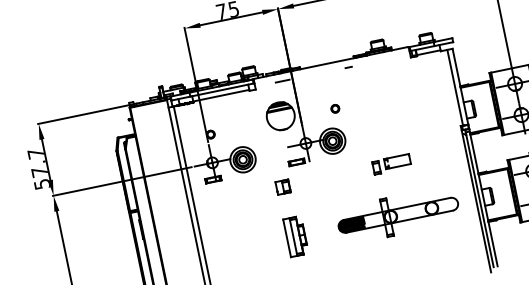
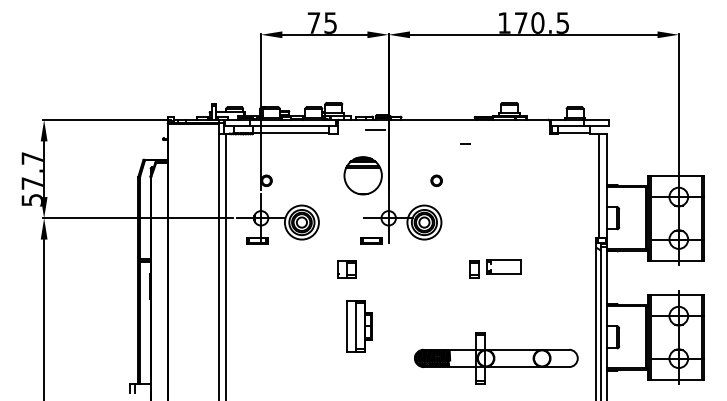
line: (348, 66) -> (465, 143), moved
part: (398, 215) -> (496, 358), moved
part: (296, 236) -> (359, 326), moved

